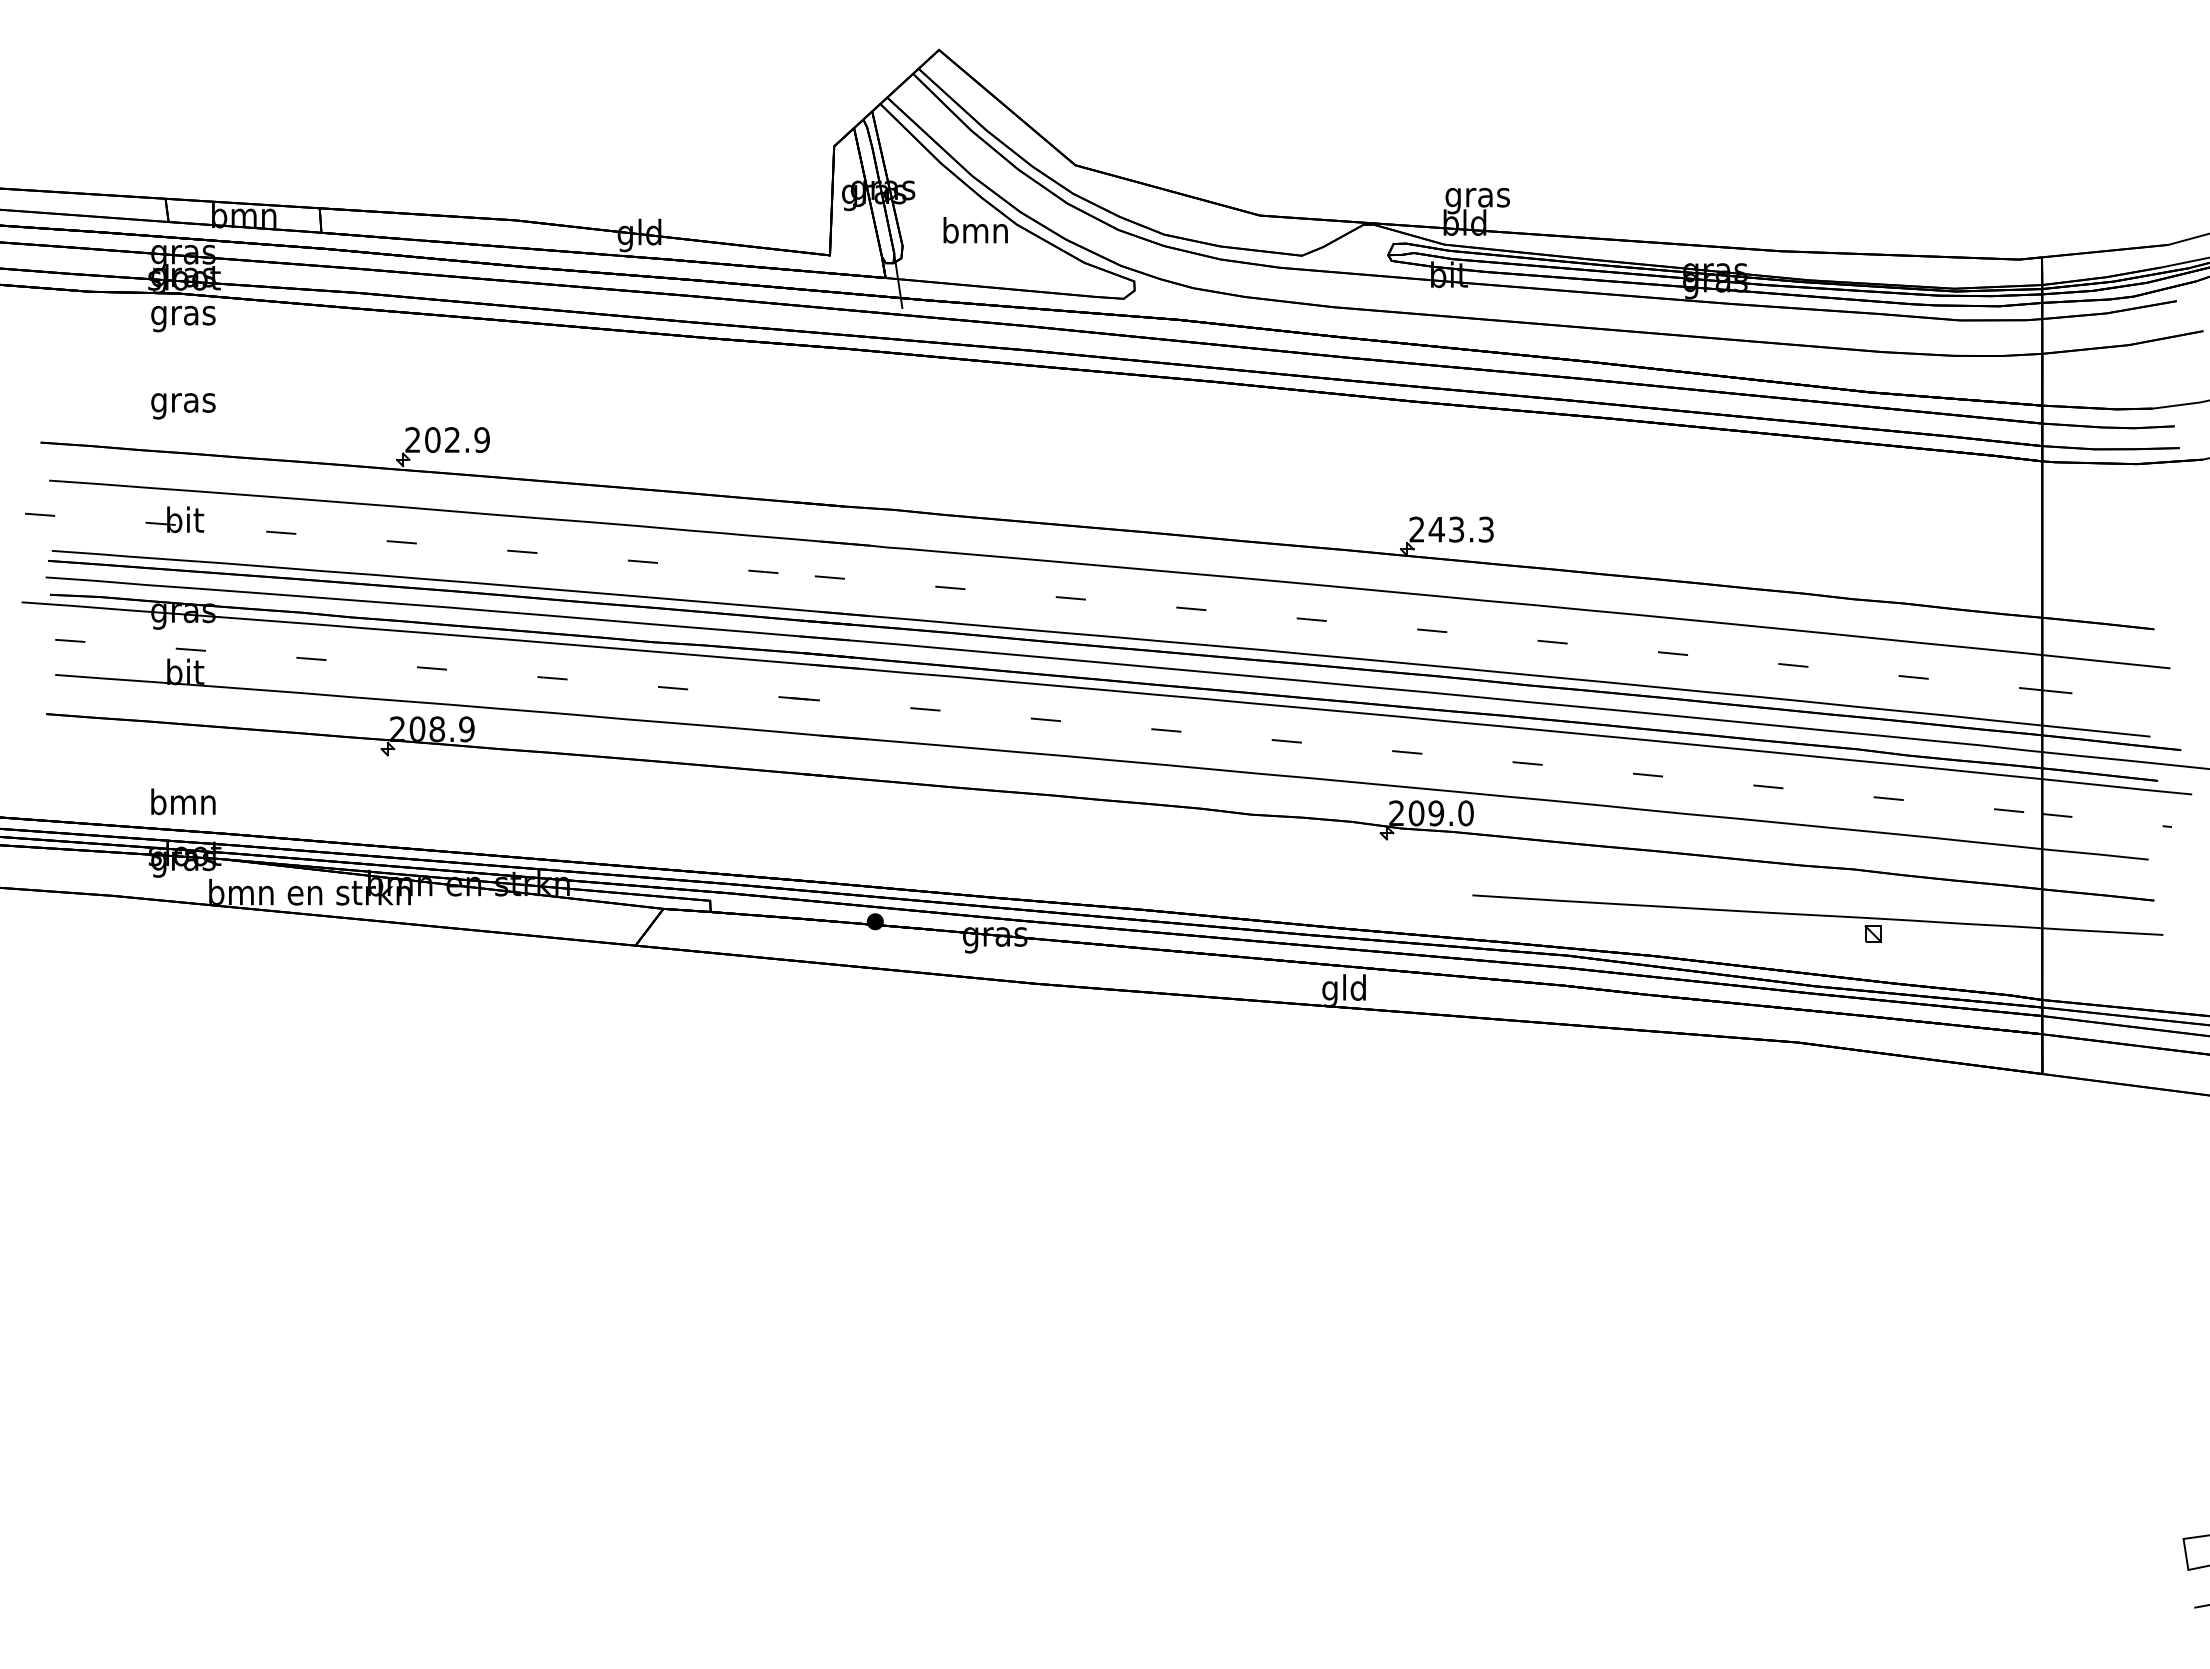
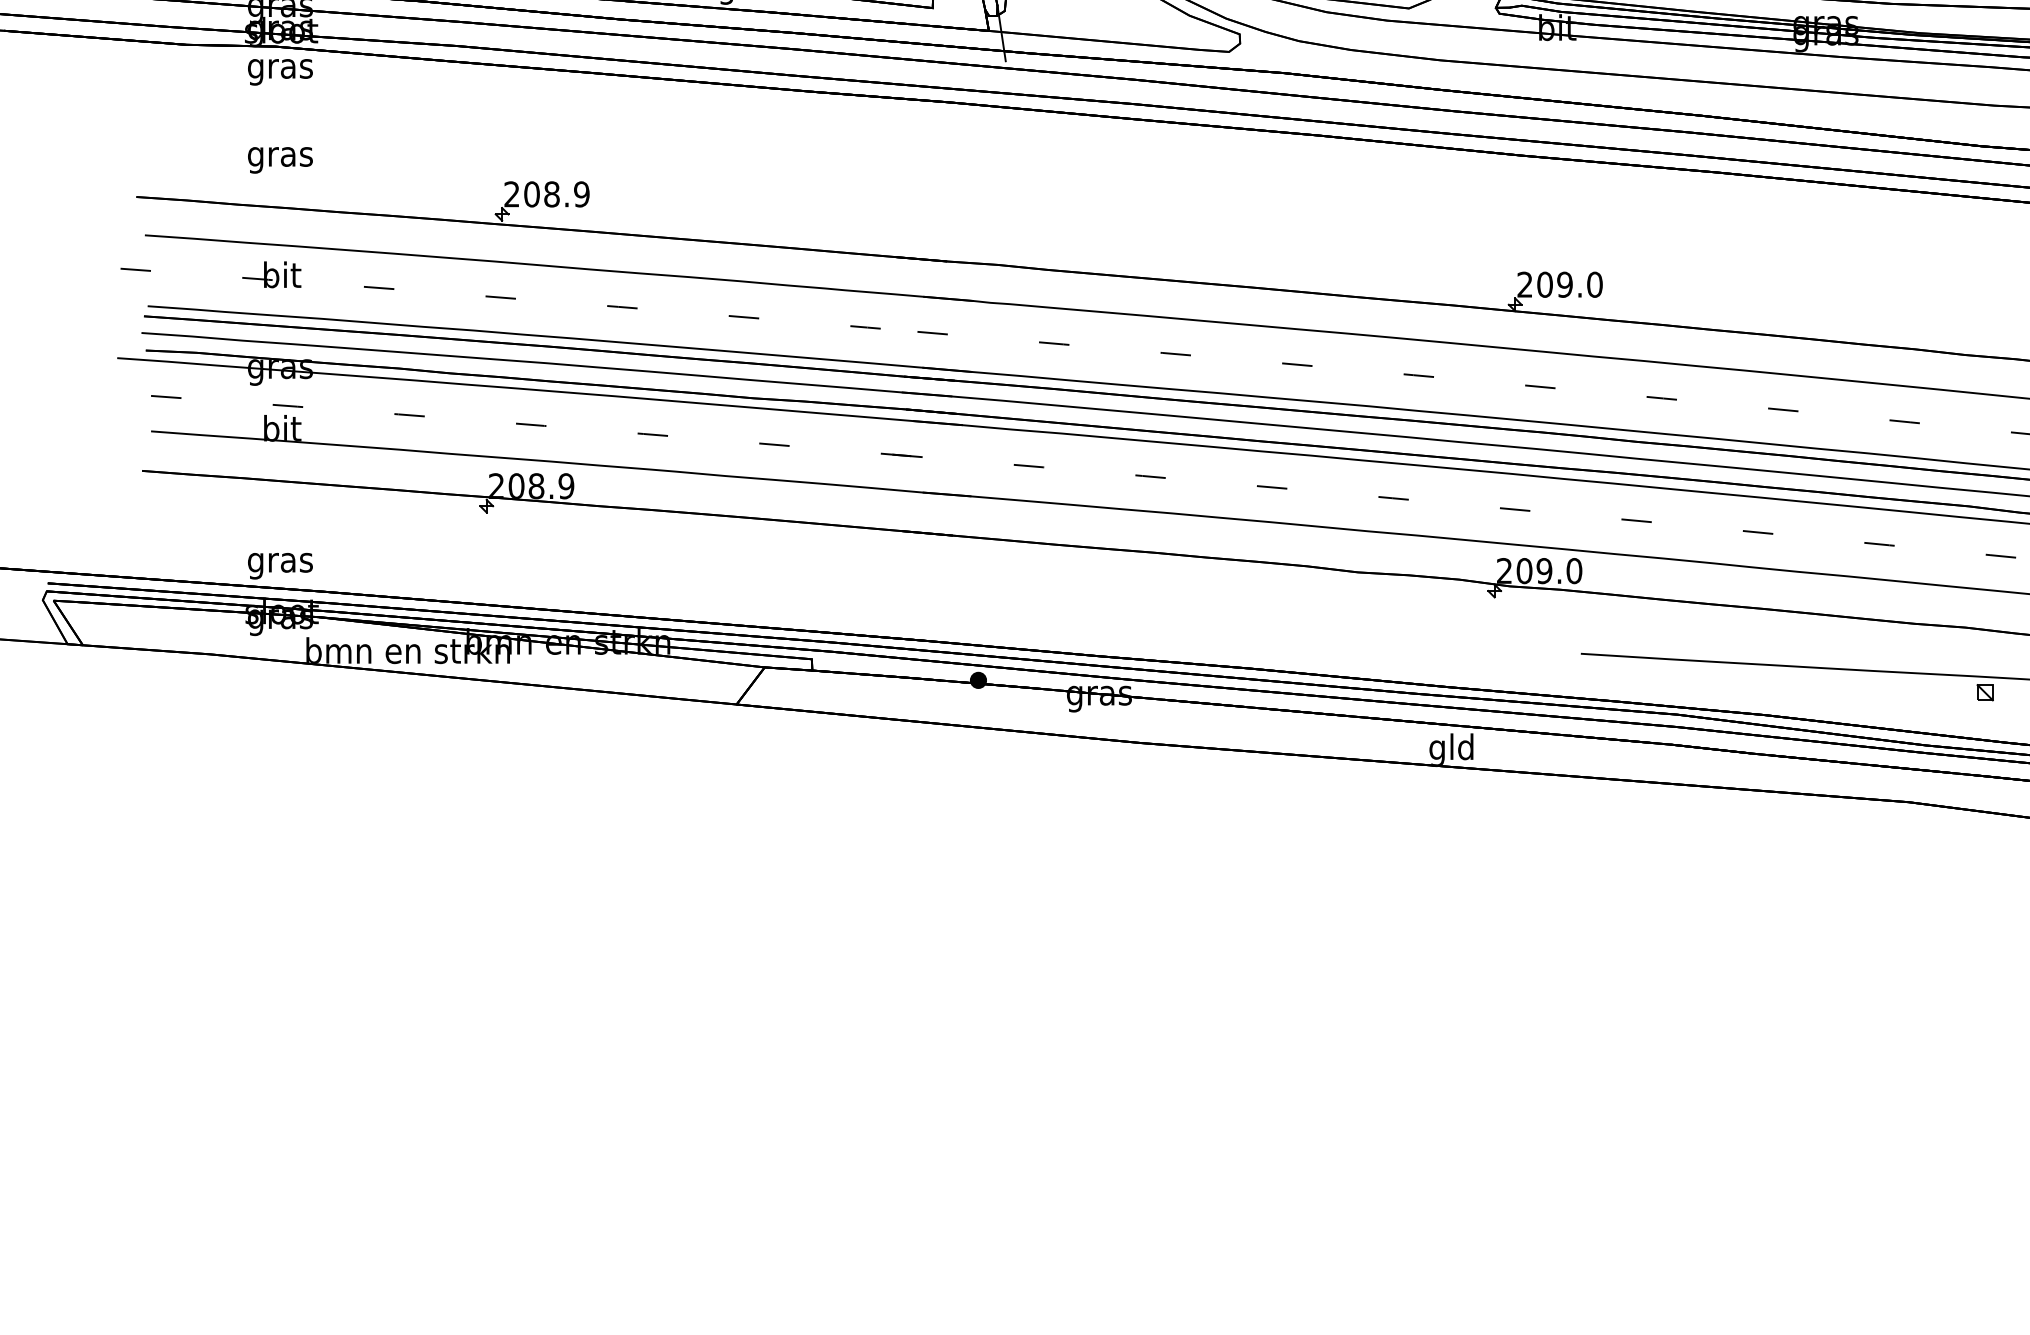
text: (452, 440) -> (551, 194), 202.9 -> 208.9
text: (1461, 529) -> (1569, 284), 243.3 -> 209.0
text: (183, 804) -> (280, 562), bmn -> gras

